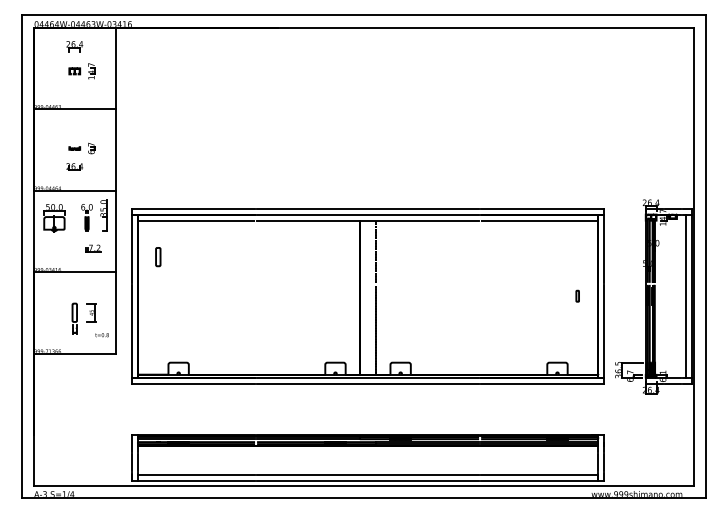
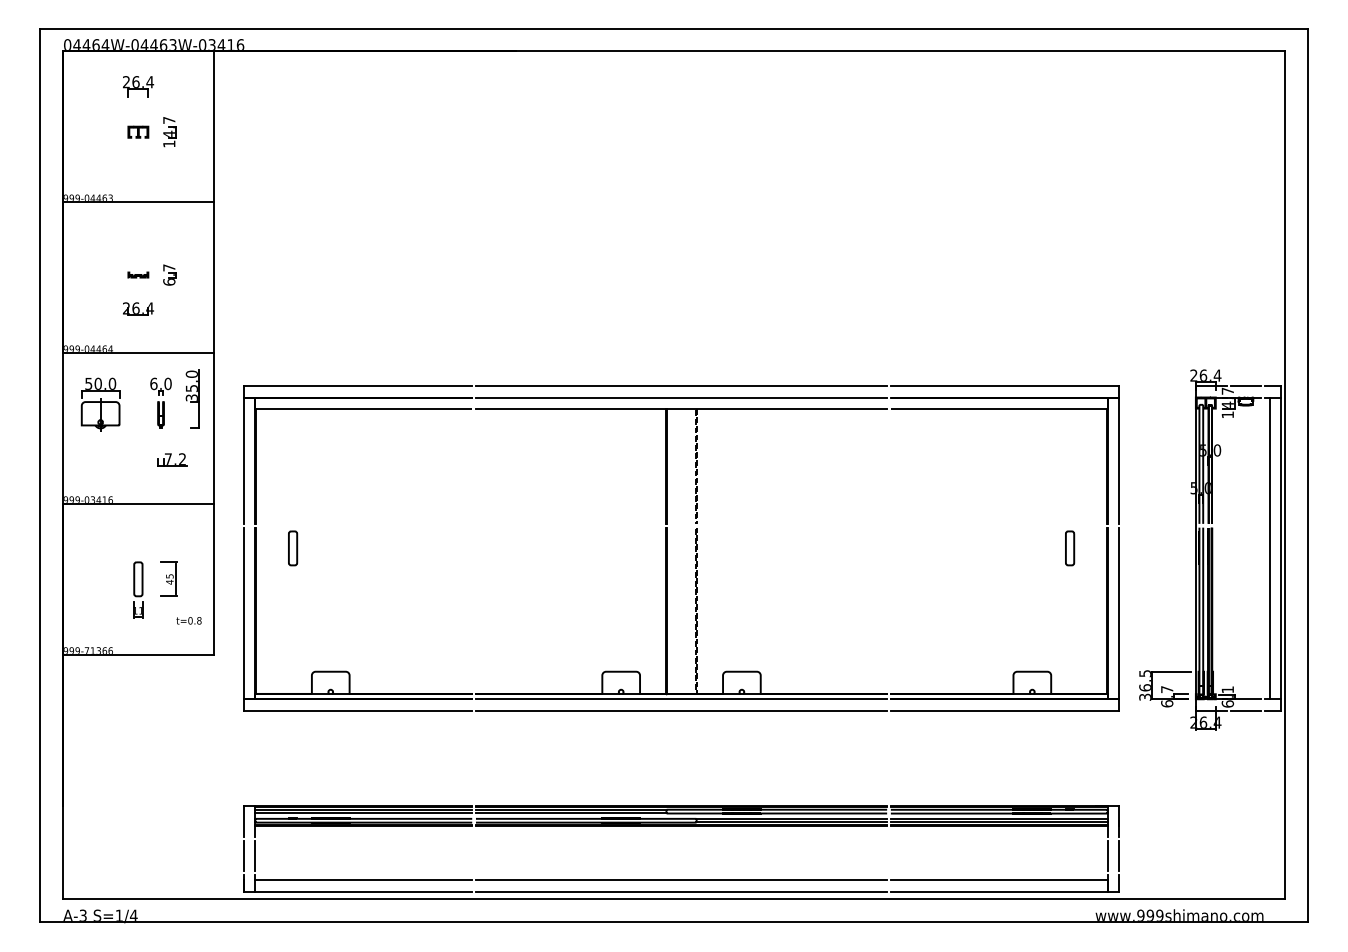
part: (158, 257) -> (293, 549), moved
part: (577, 296) -> (1069, 549), size x1.67

